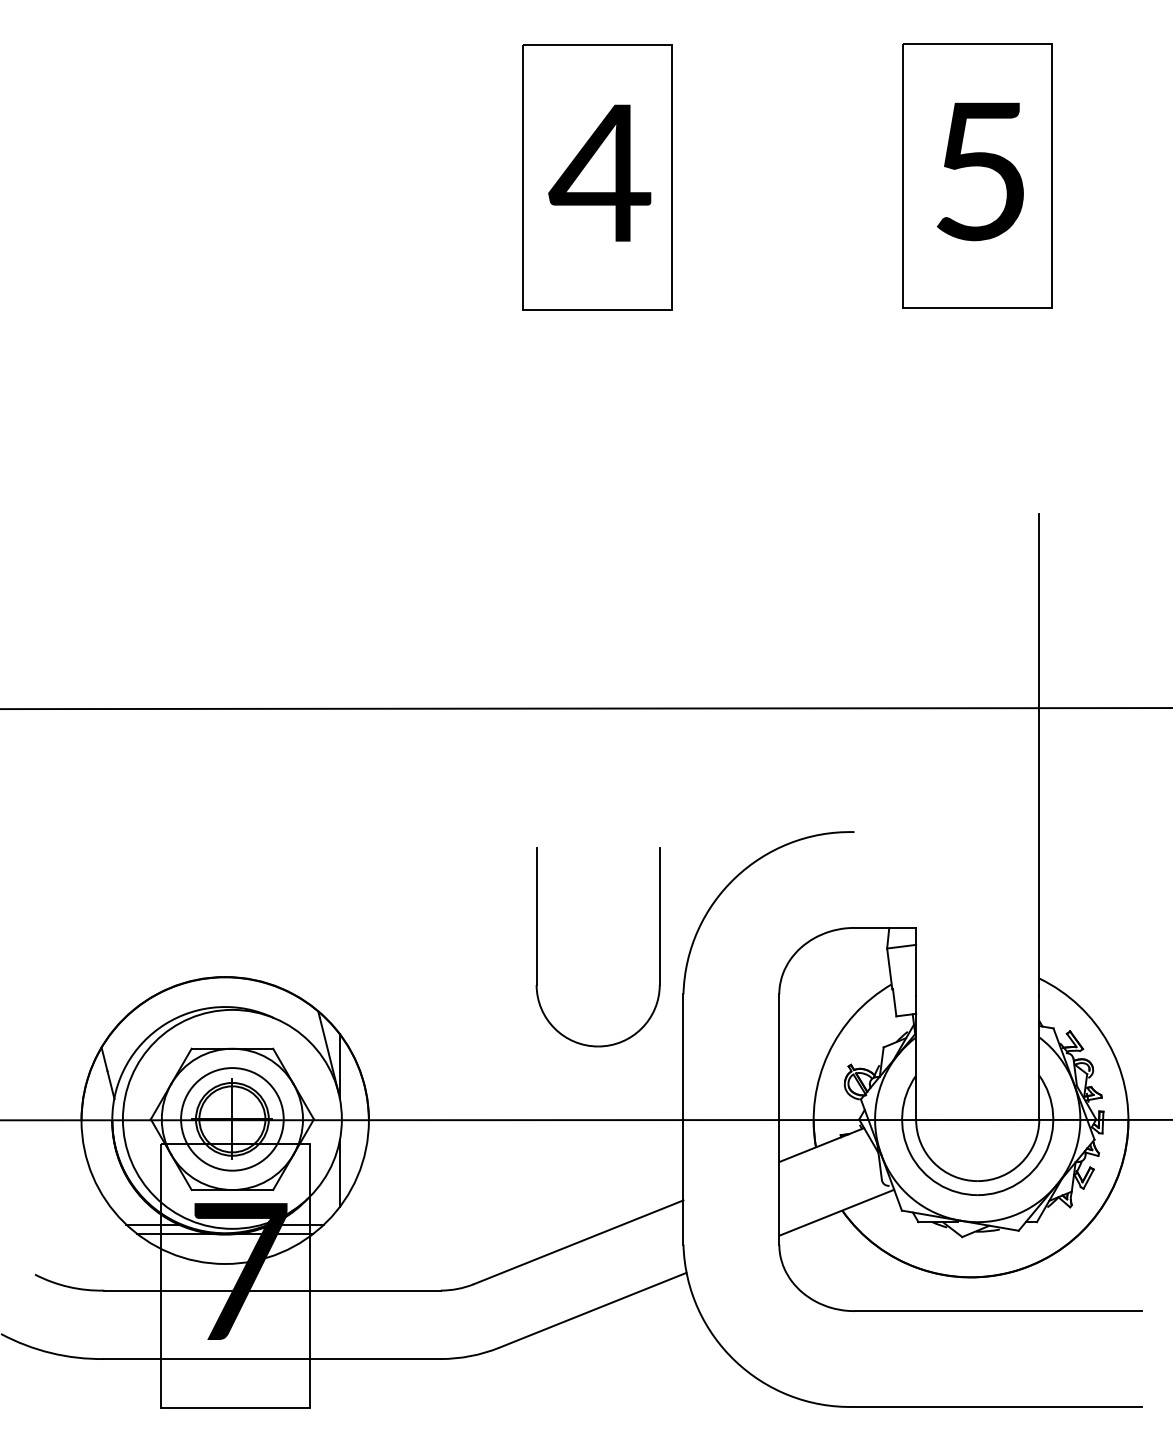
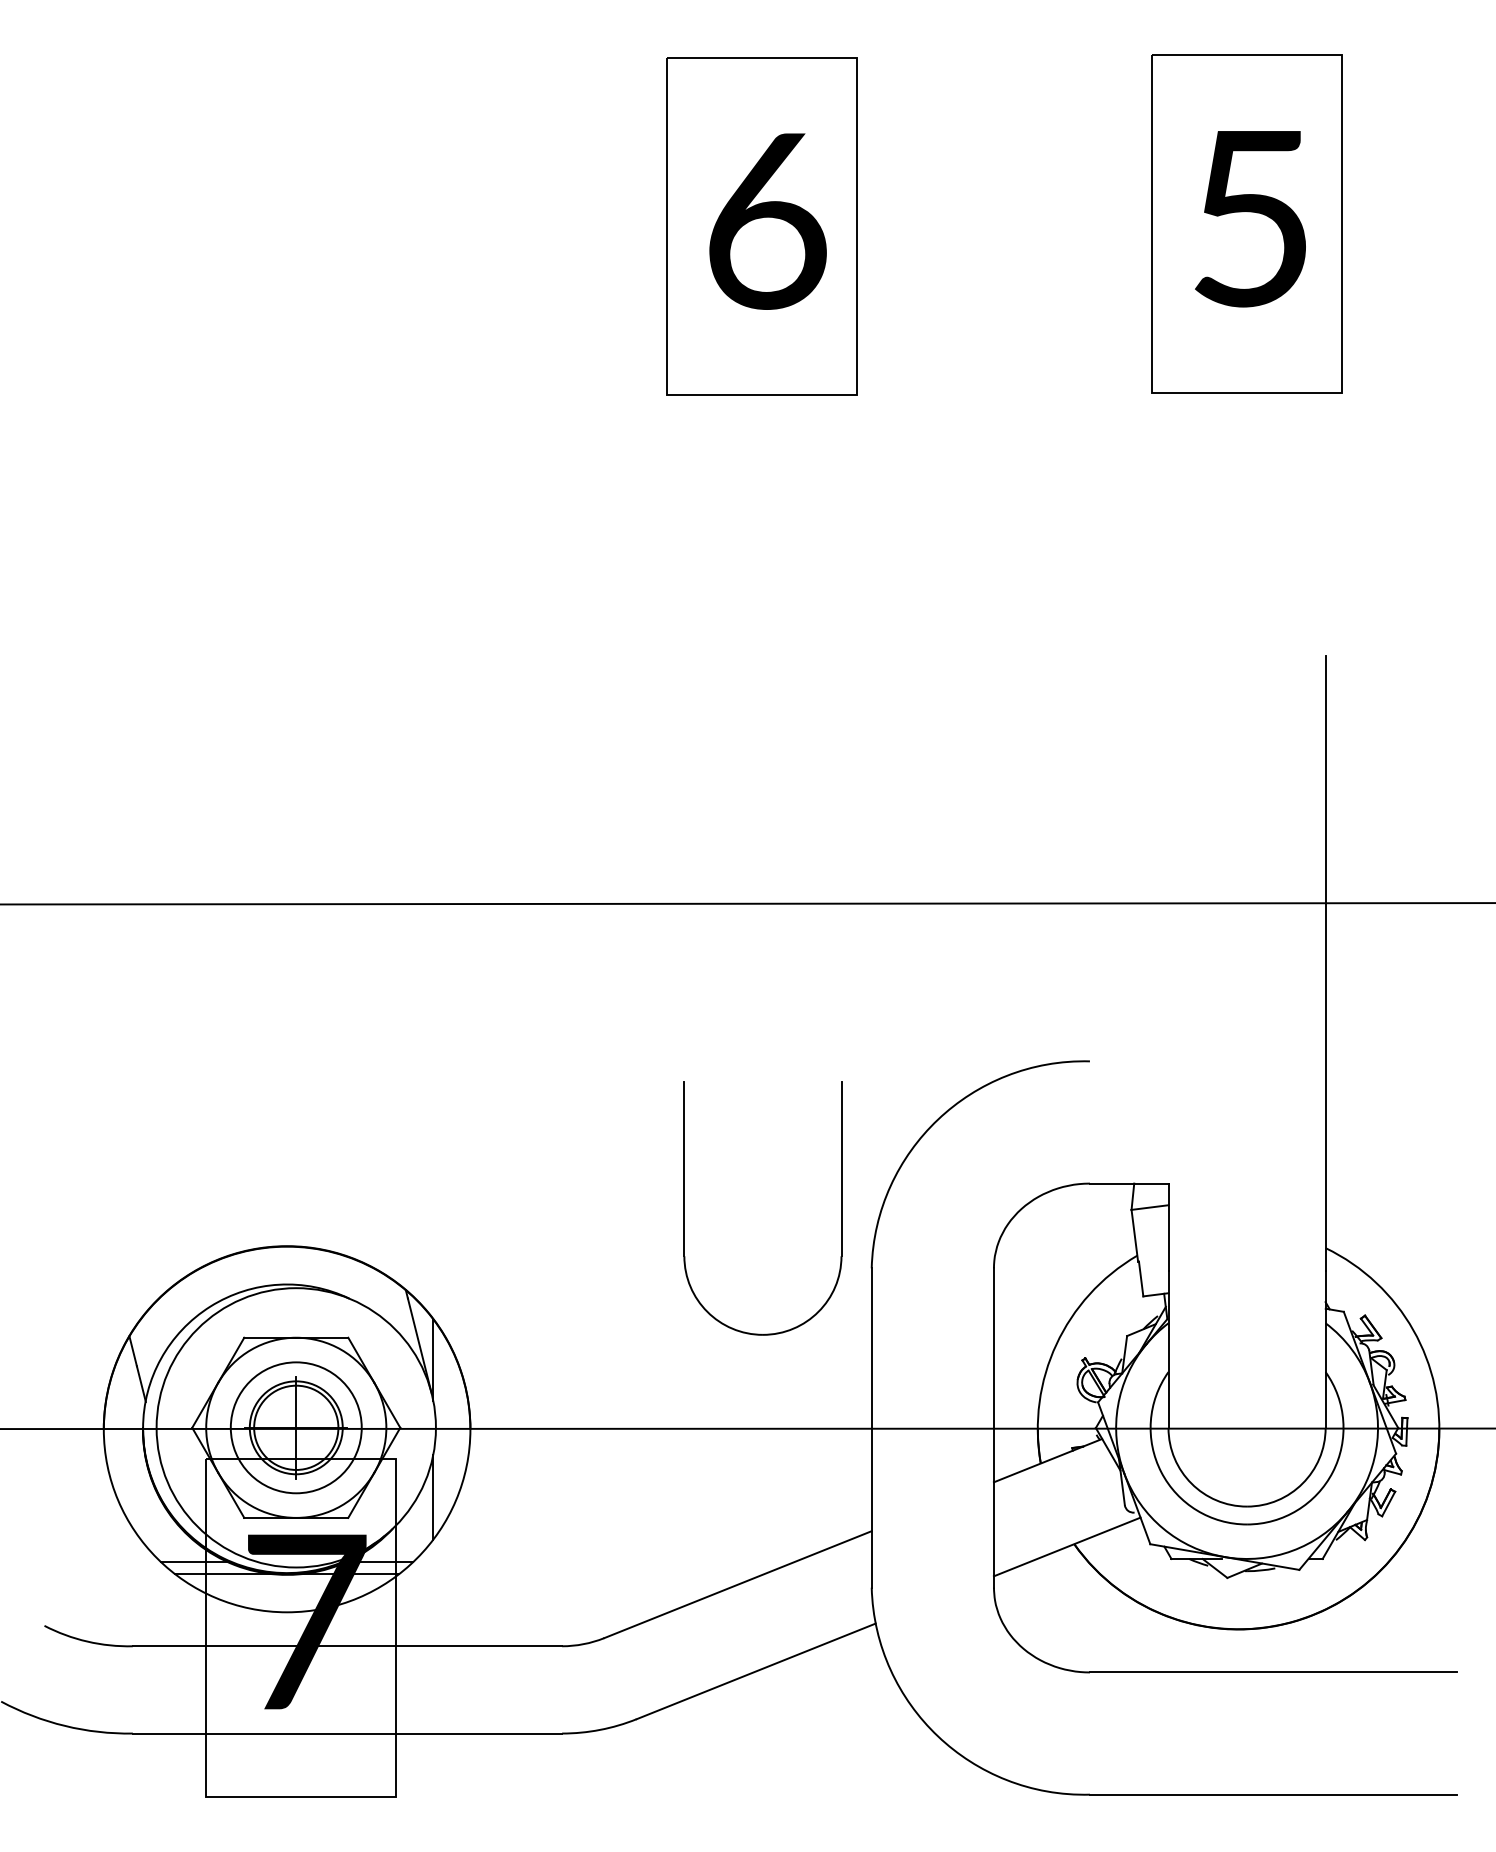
text: (599, 173) -> (764, 221), 4 -> 6

